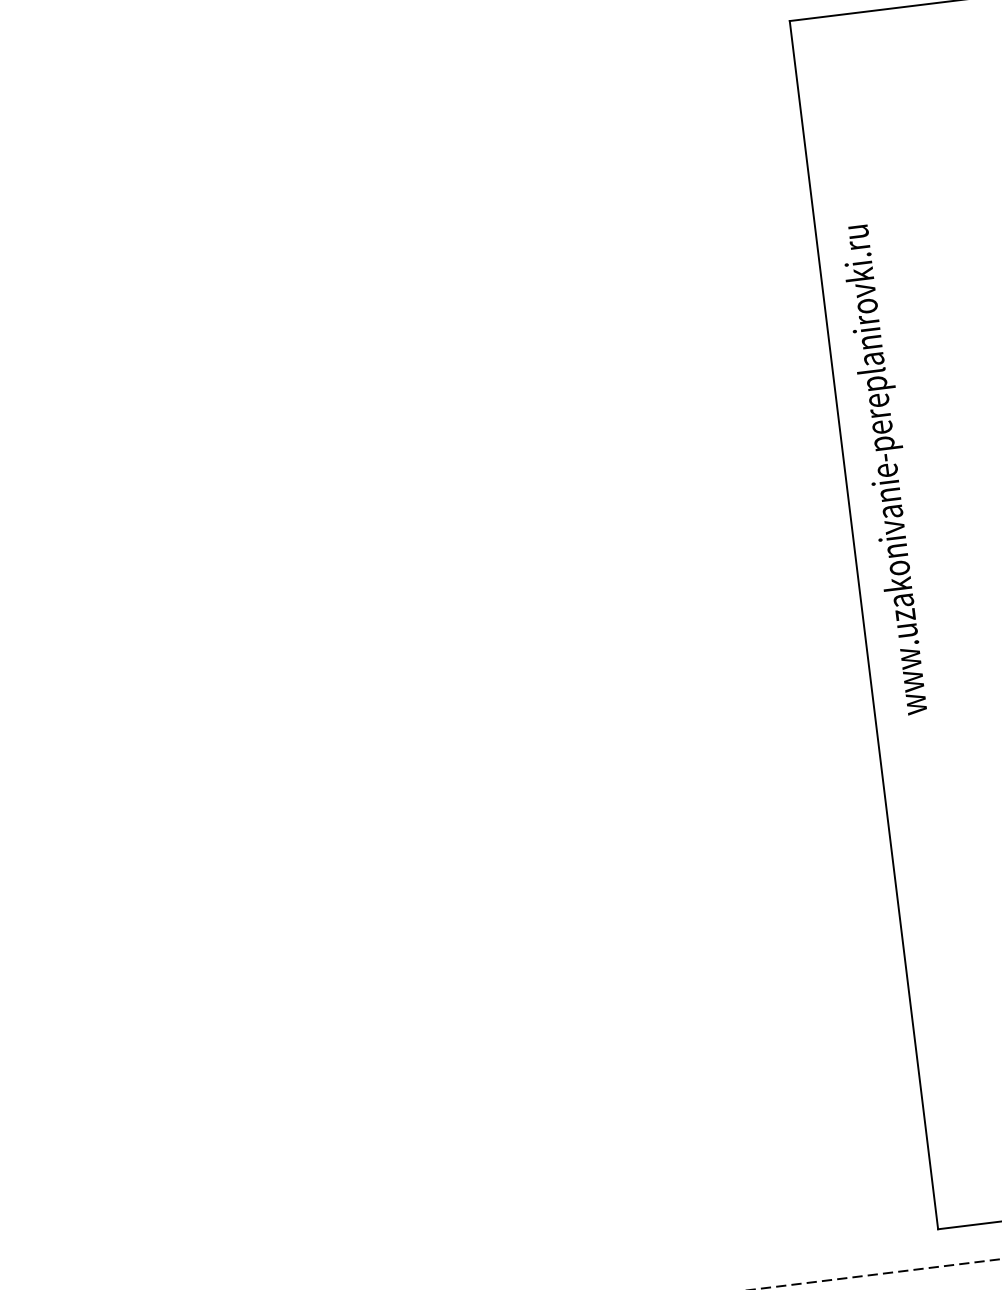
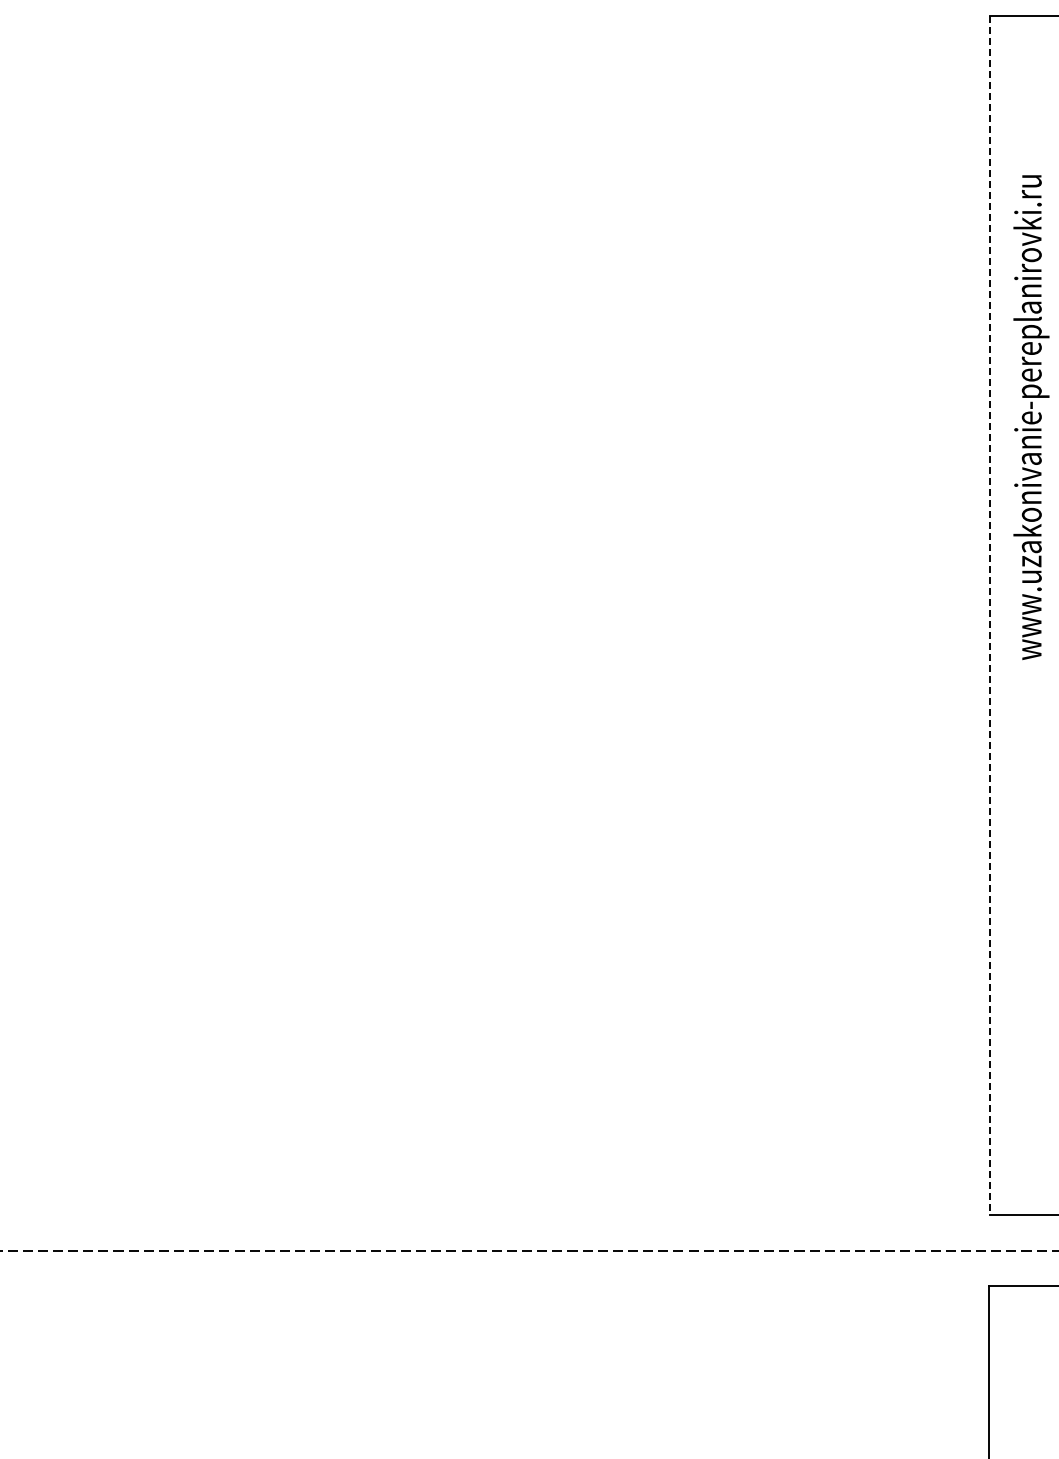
text: (887, 469) -> (1031, 417), moved
line: (863, 625) -> (989, 615), solid -> dashed

